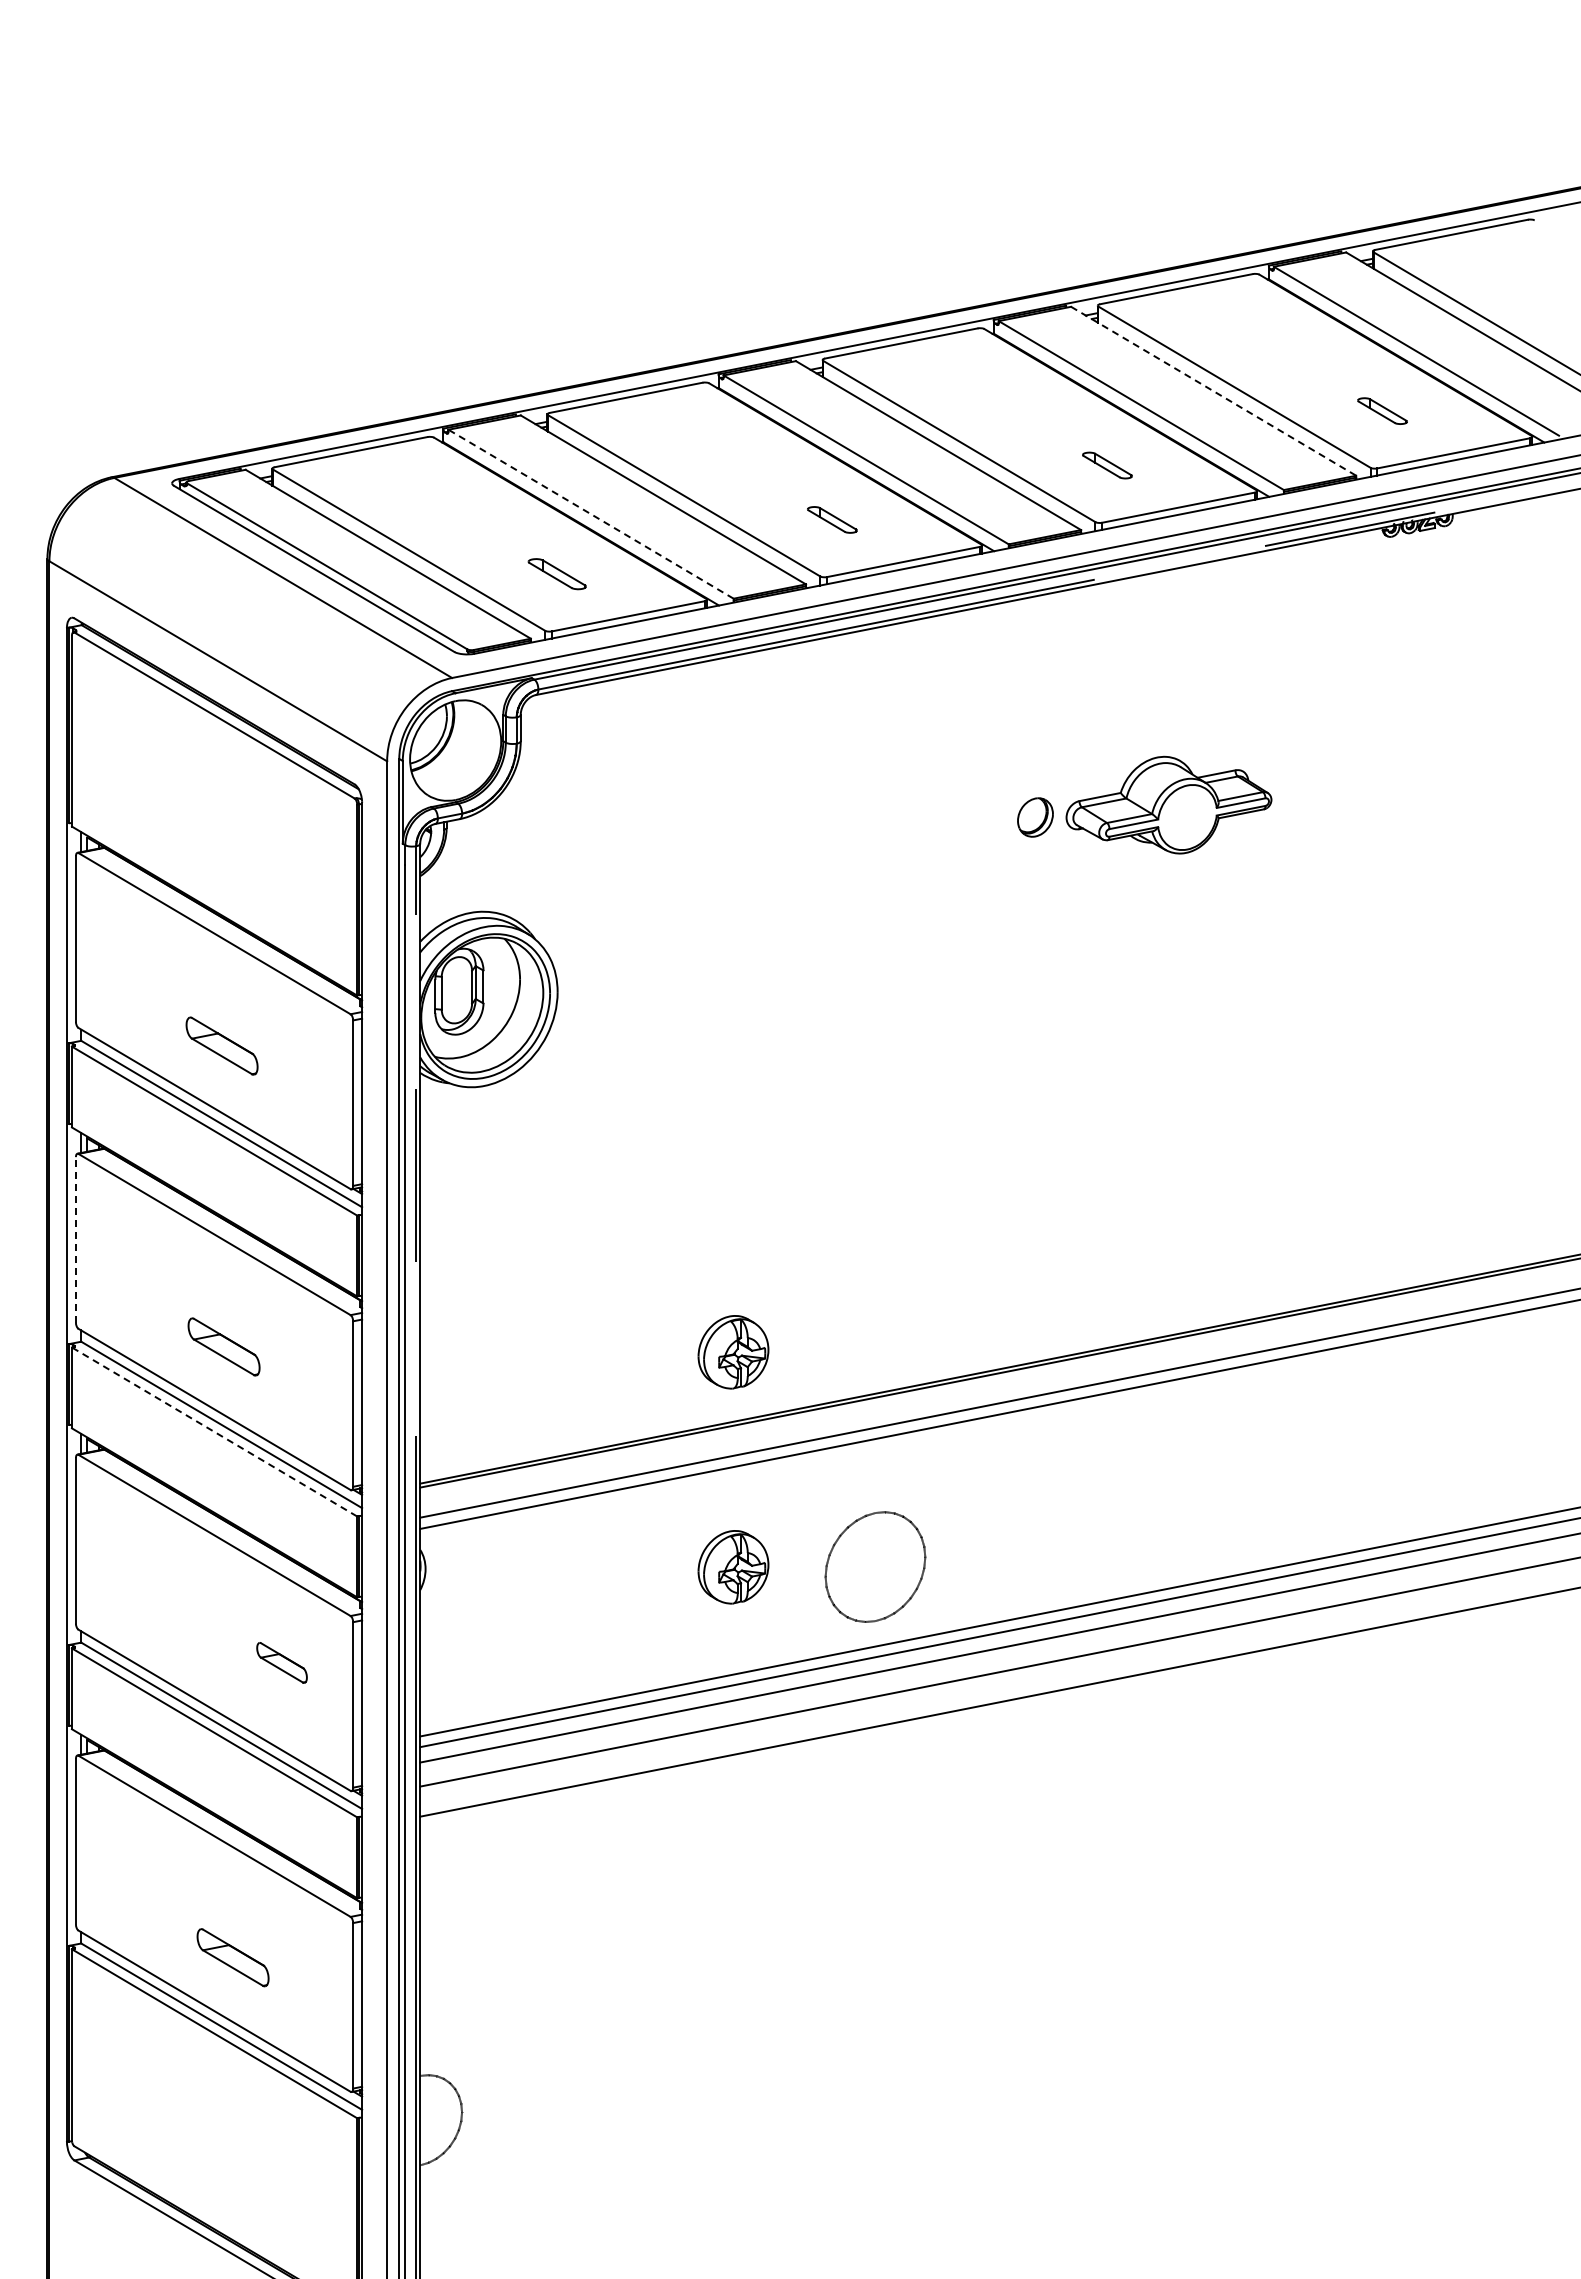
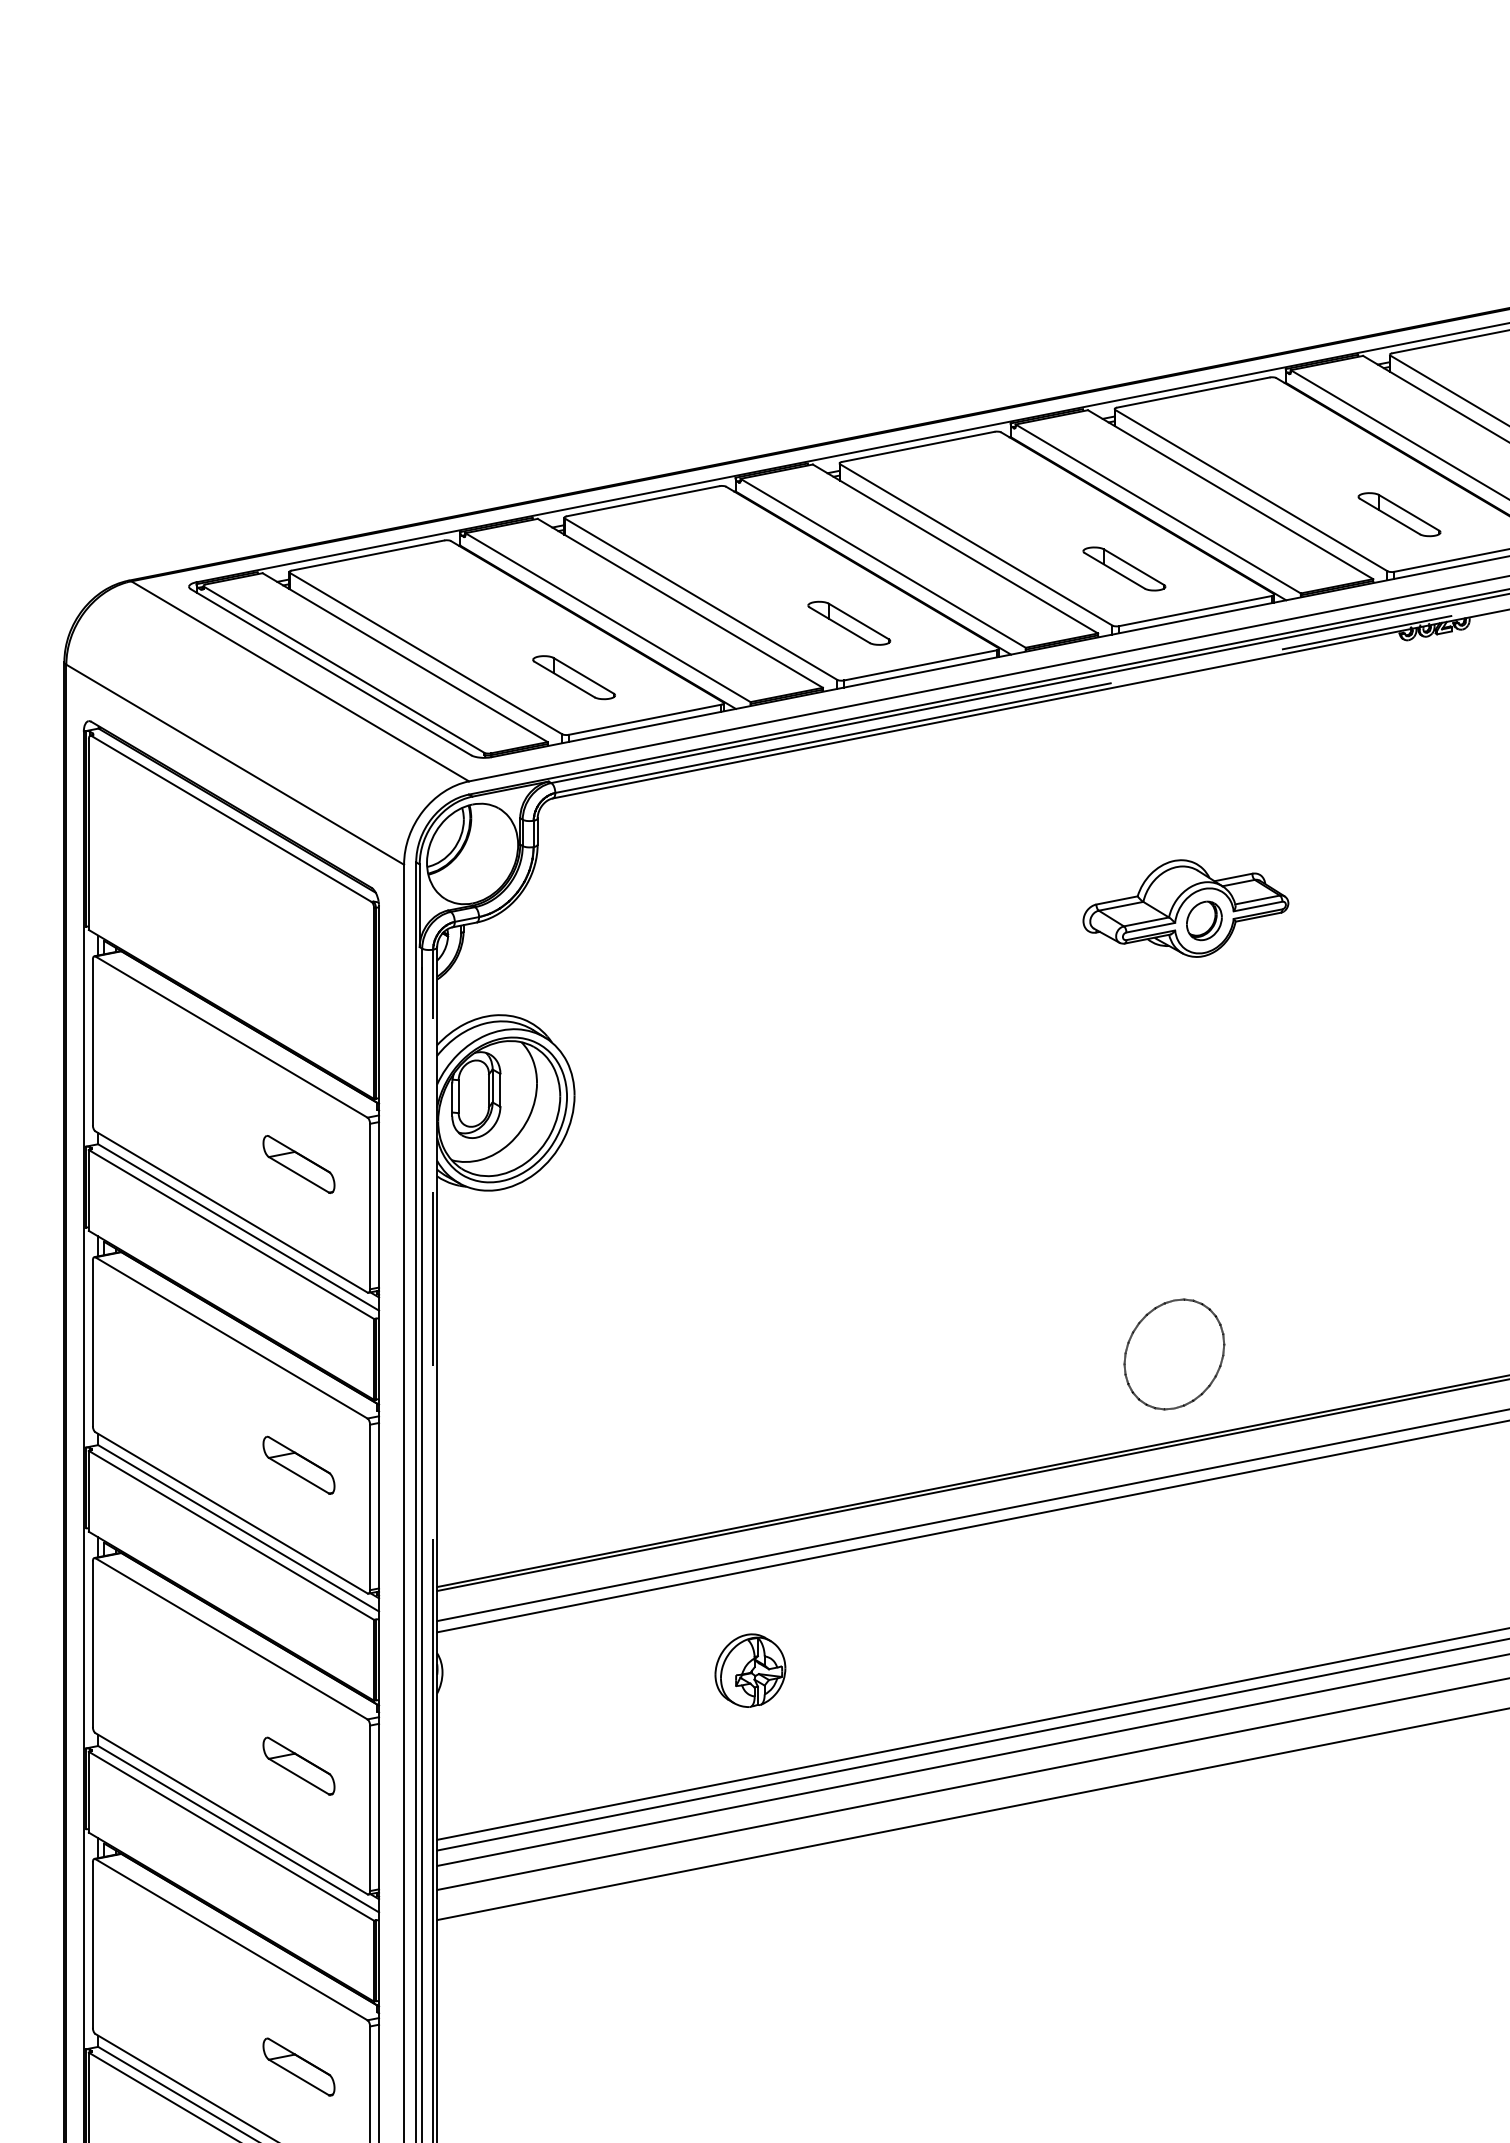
line: (1213, 391) -> (1230, 494), dashed -> solid
part: (1382, 410) -> (1399, 513), size x1.67
part: (1107, 465) -> (1124, 568), size x1.67
line: (591, 514) -> (608, 617), dashed -> solid
part: (832, 519) -> (849, 622), size x1.67
part: (557, 573) -> (574, 676), size x1.43
part: (1035, 817) -> (1204, 920), moved
part: (221, 1045) -> (298, 1163), moved
line: (75, 1239) -> (92, 1342), dashed -> solid
part: (223, 1346) -> (298, 1464), moved
part: (733, 1352) -> (750, 1455), removed
line: (214, 1431) -> (231, 1534), dashed -> solid
part: (875, 1566) -> (1174, 1353), moved
part: (281, 1662) -> (298, 1765), size x1.43
part: (232, 1957) -> (298, 2066), moved

